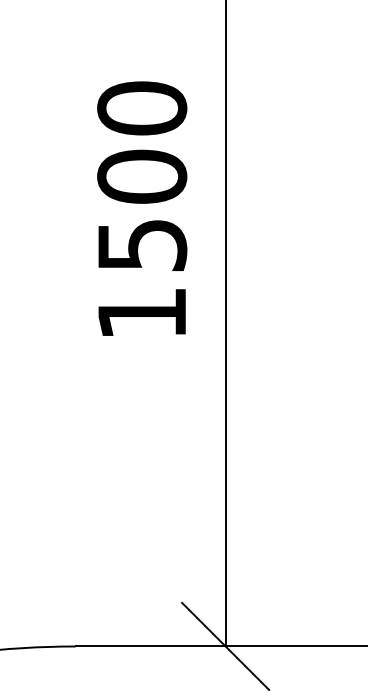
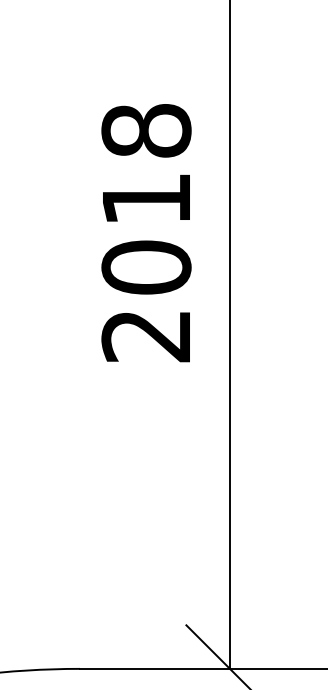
text: (142, 210) -> (146, 232), 1500 -> 2018

